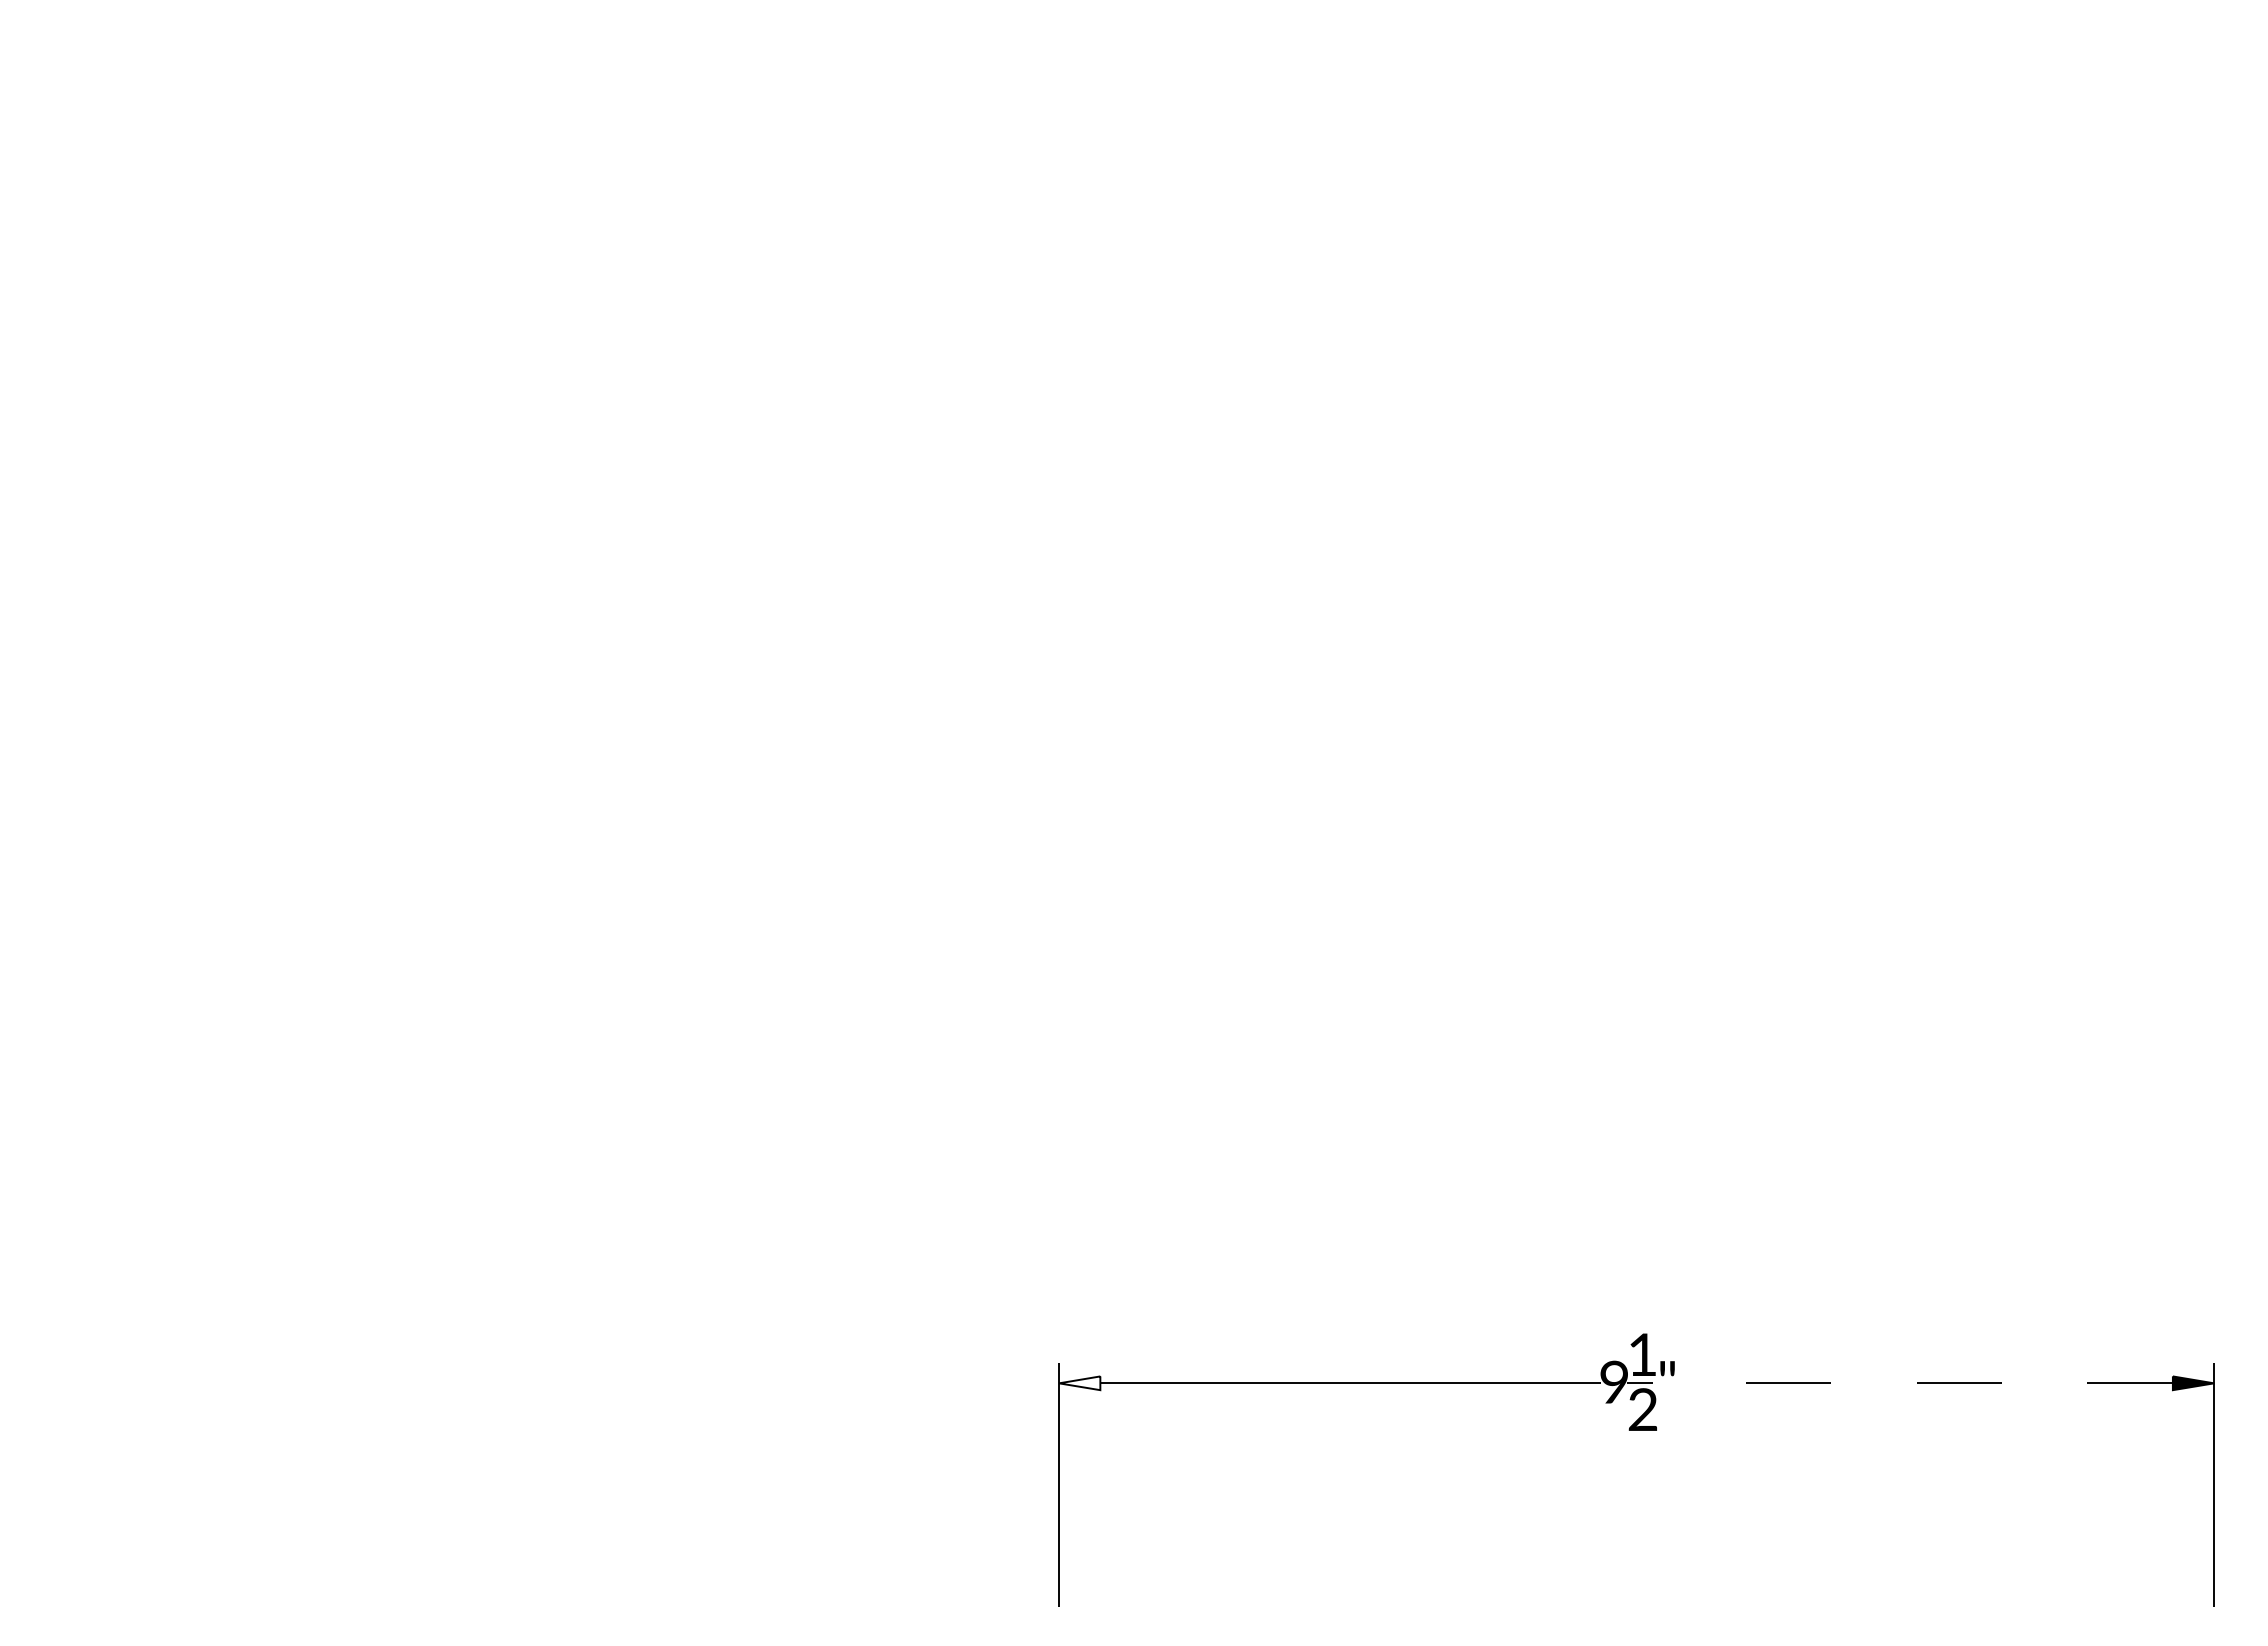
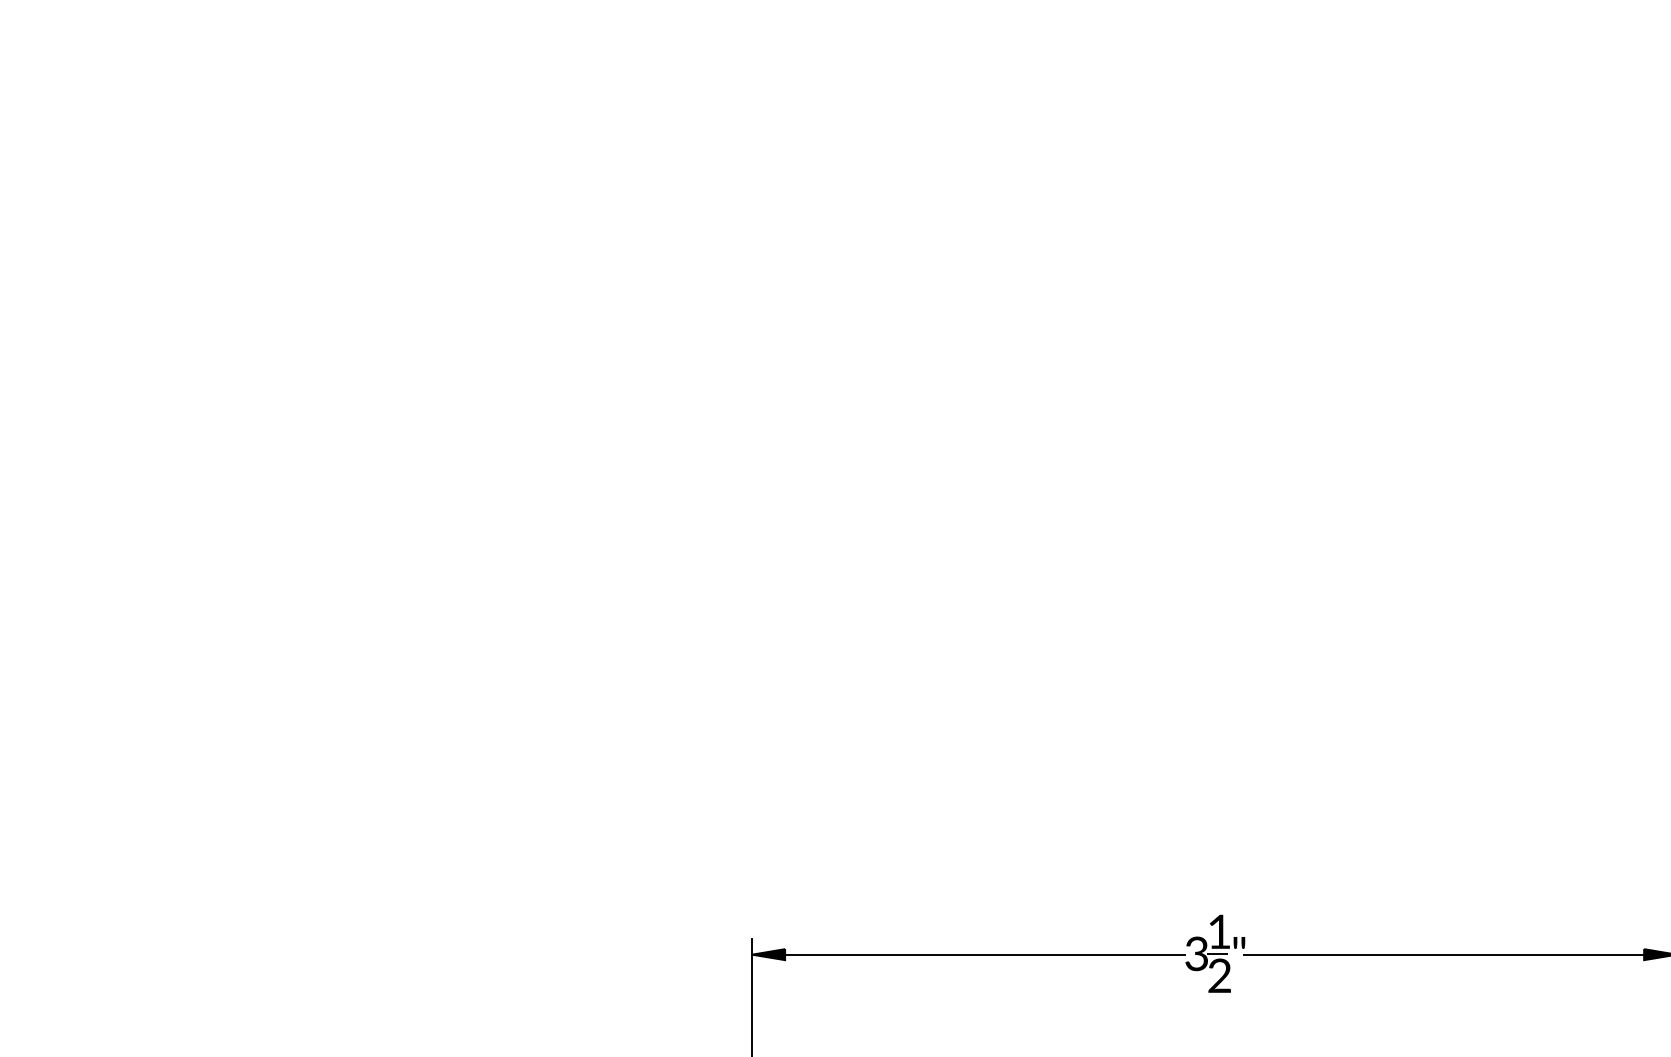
text: (1614, 1381) -> (1196, 953), 9 -> 3
fill: (1079, 1383) -> (768, 954), added
line: (1922, 1383) -> (1443, 954), dashed -> solid

